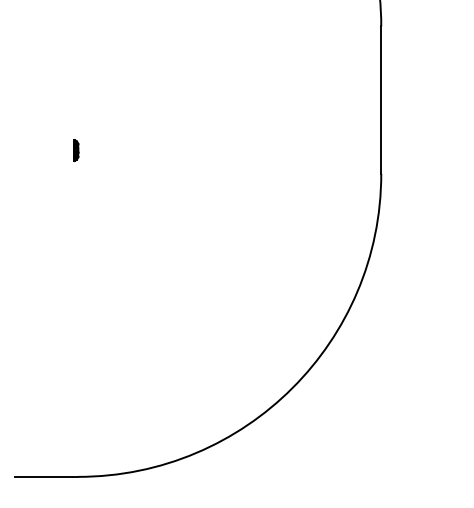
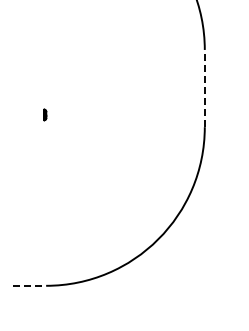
line: (380, 99) -> (204, 88), solid -> dashed
line: (46, 476) -> (29, 285), solid -> dashed

